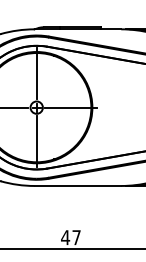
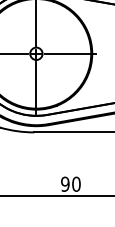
text: (70, 237) -> (70, 184), 47 -> 90

